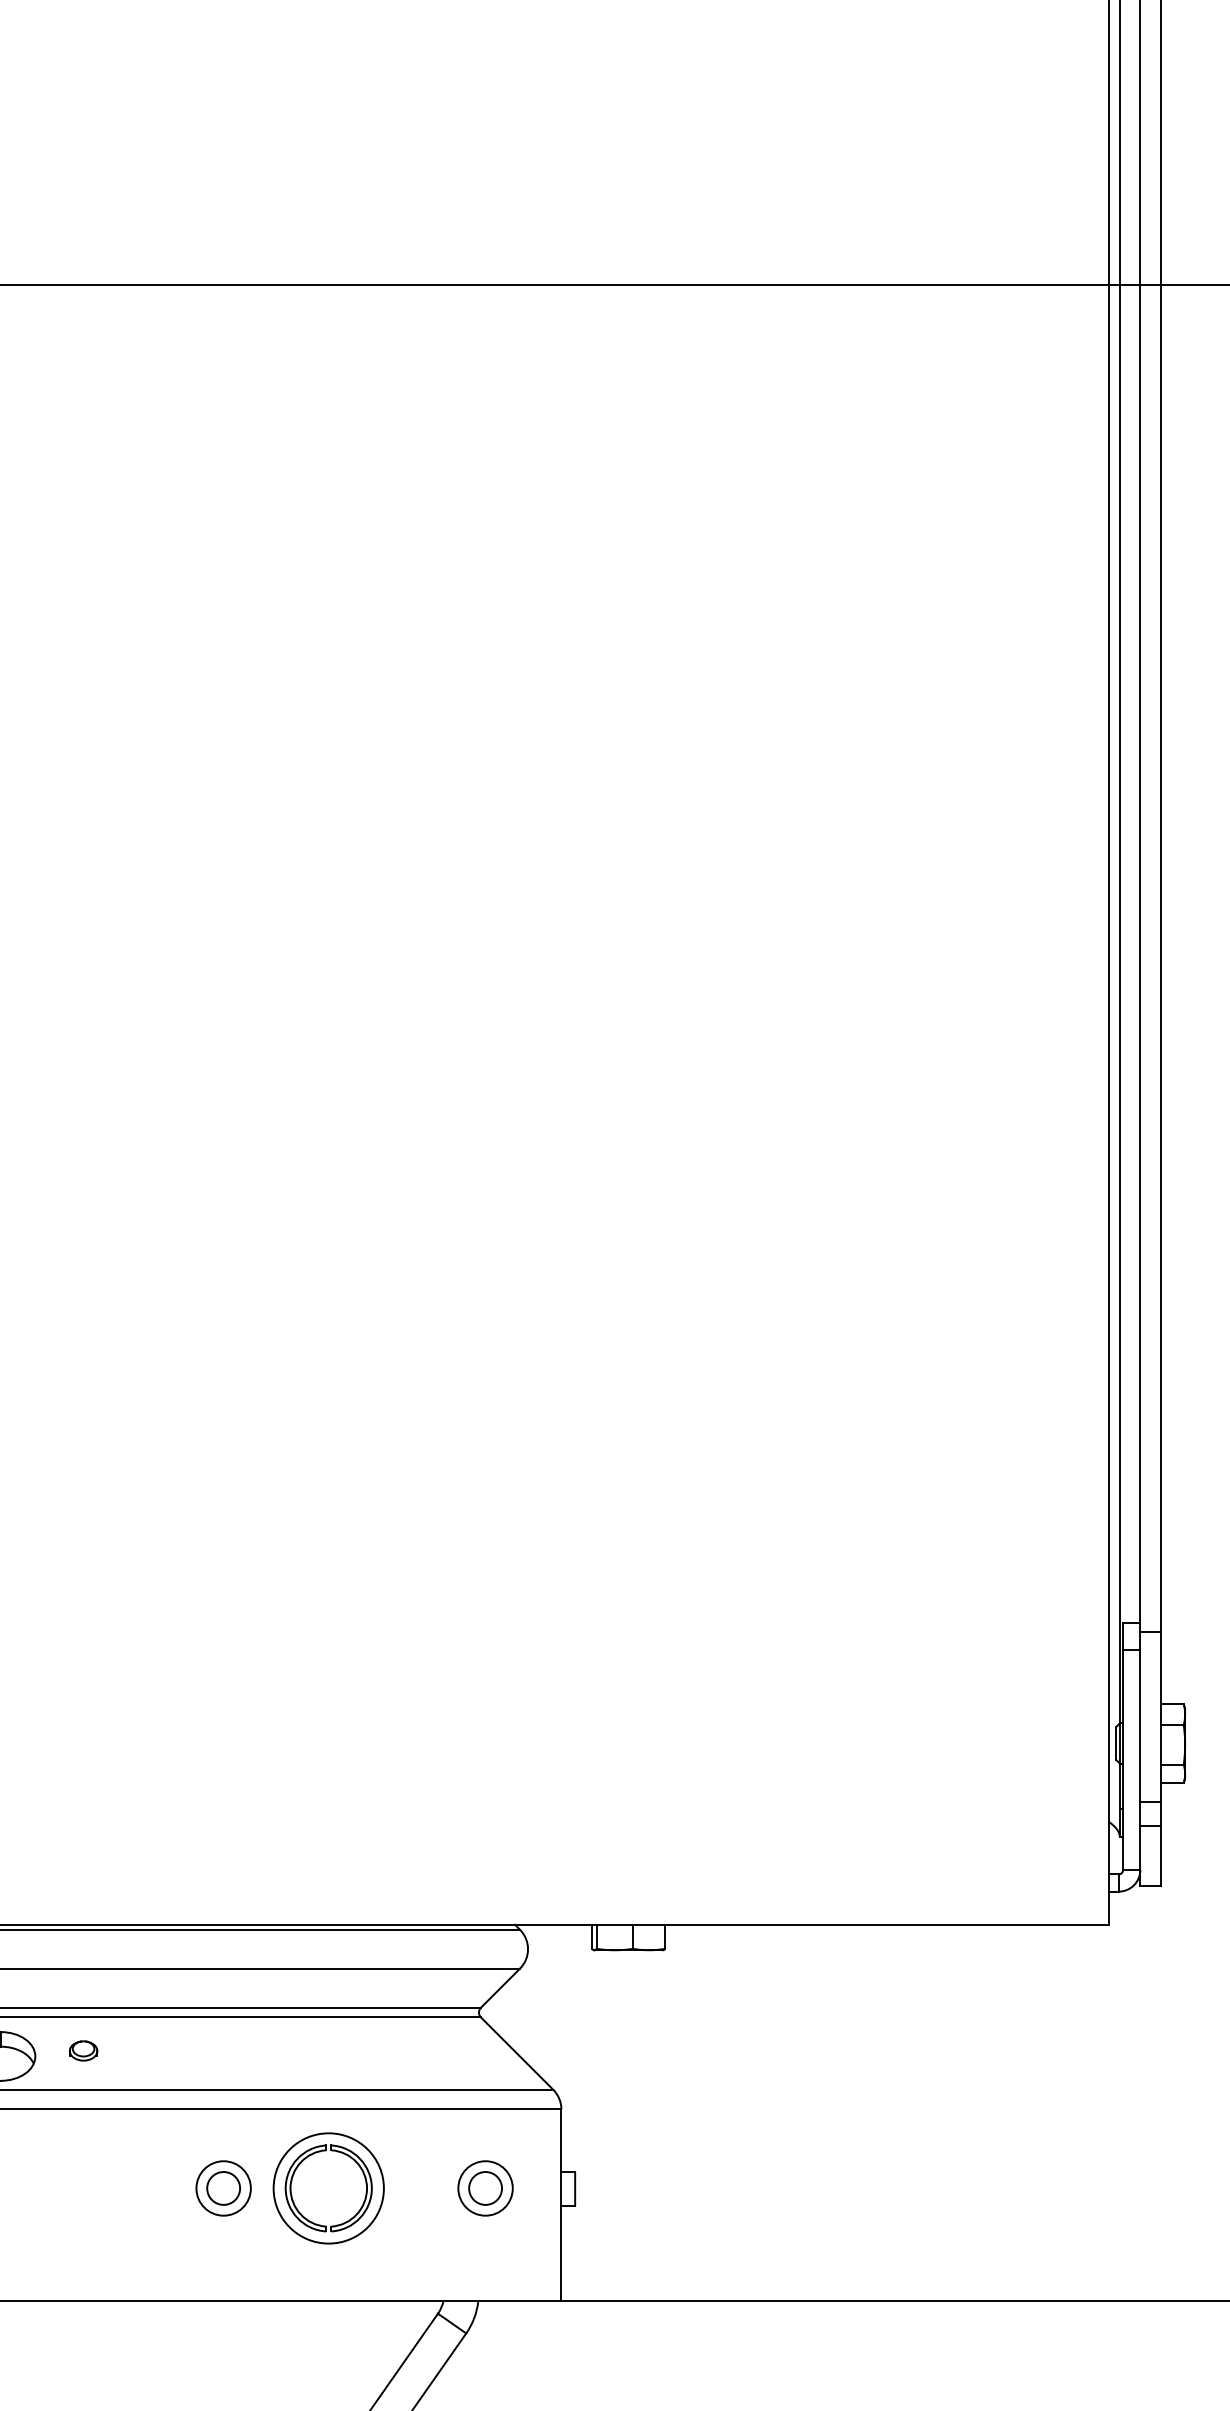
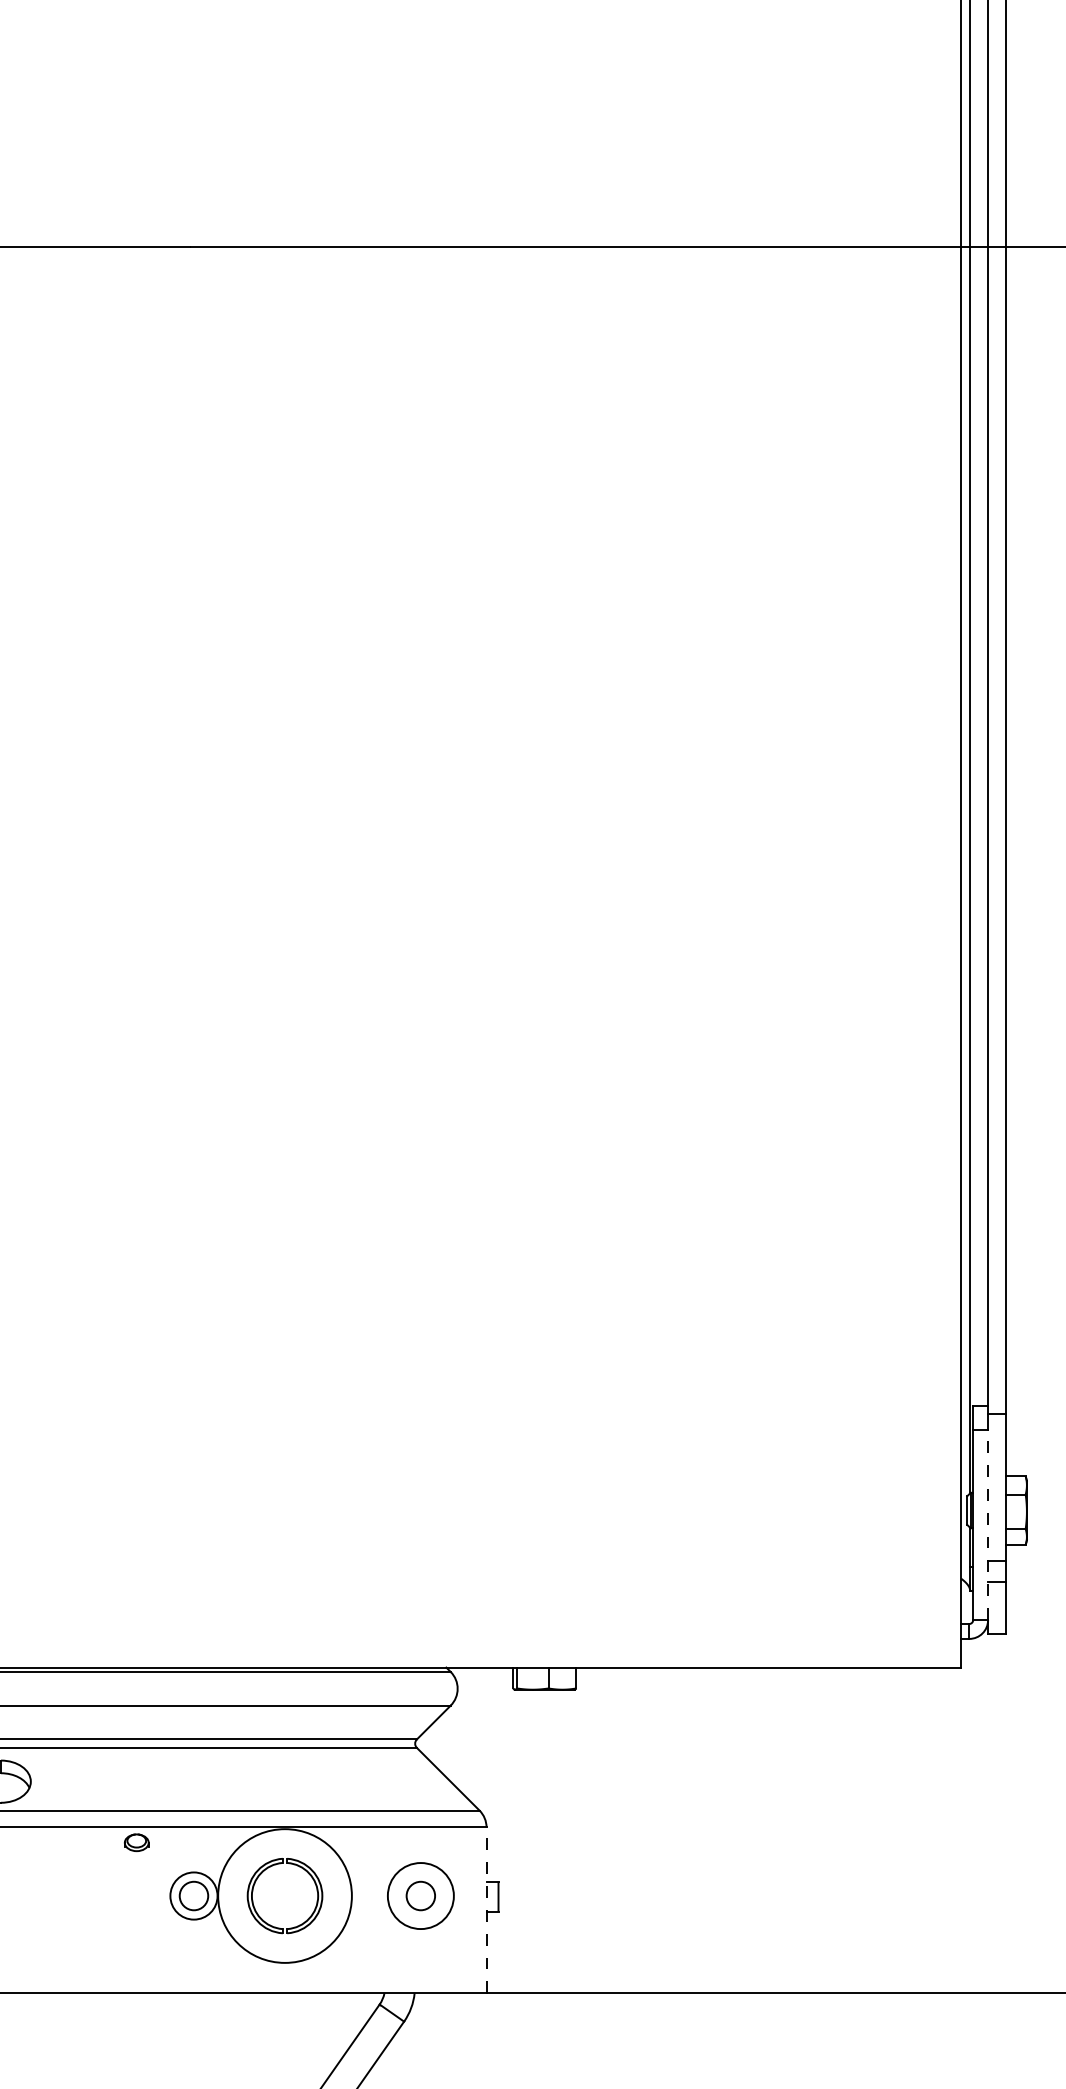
line: (1140, 1760) -> (988, 1525), solid -> dashed
part: (83, 2050) -> (136, 1842), moved
circle: (328, 2188) -> (284, 1896), size x1.4
circle: (485, 2188) -> (420, 1896), size x1.4
line: (561, 2205) -> (486, 1910), solid -> dashed

